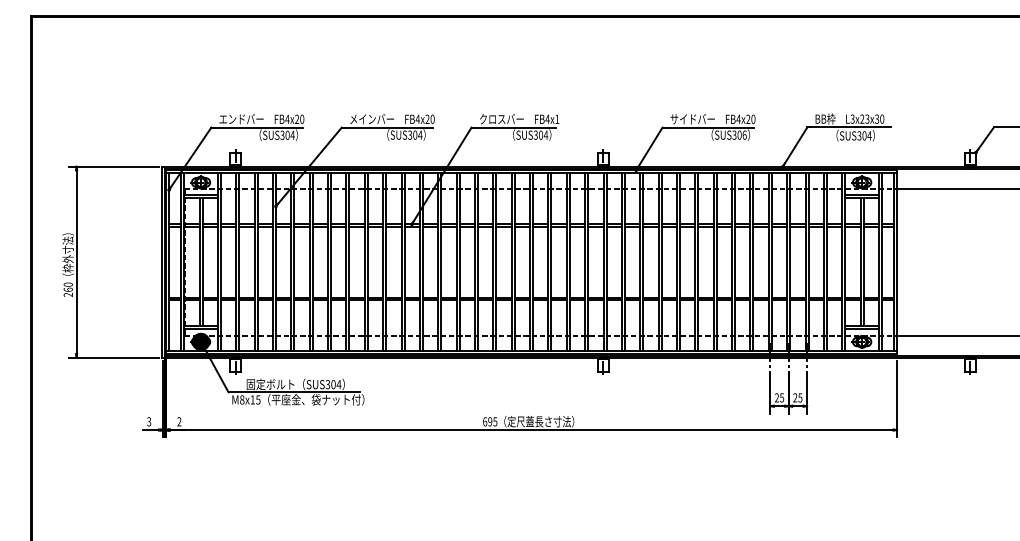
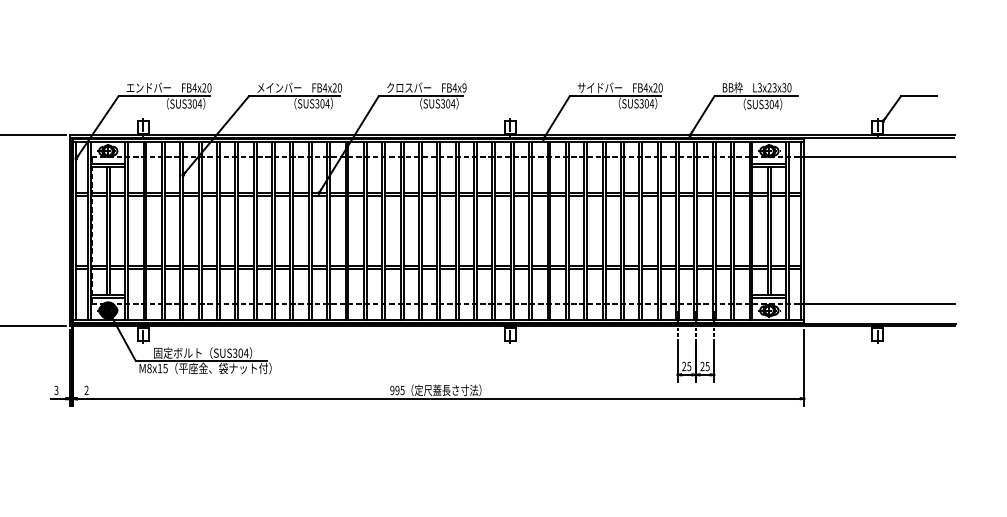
text: (557, 118) -> (464, 87), FB4x1 -> FB4x9
text: (744, 134) -> (651, 103), SUS306 -> SUS304
text: (485, 421) -> (392, 390), 695 -> 995

